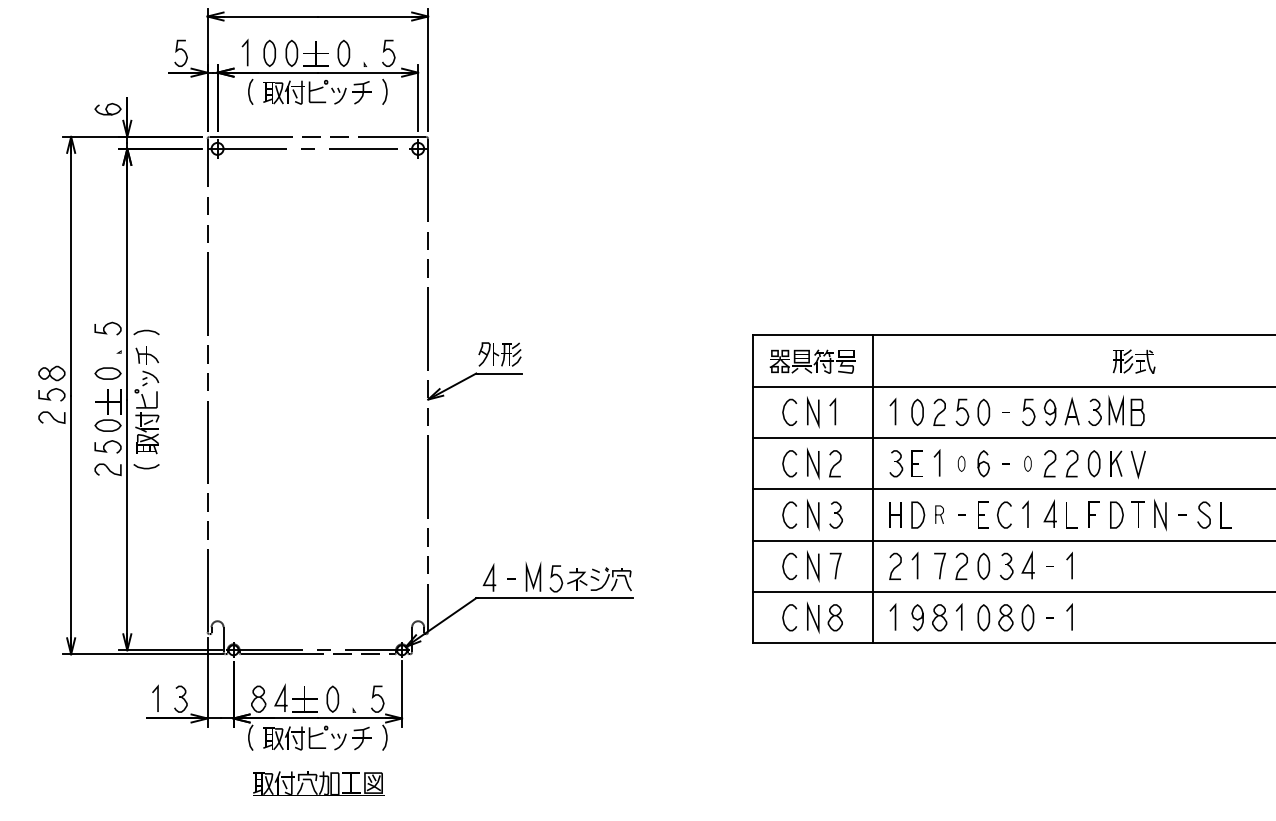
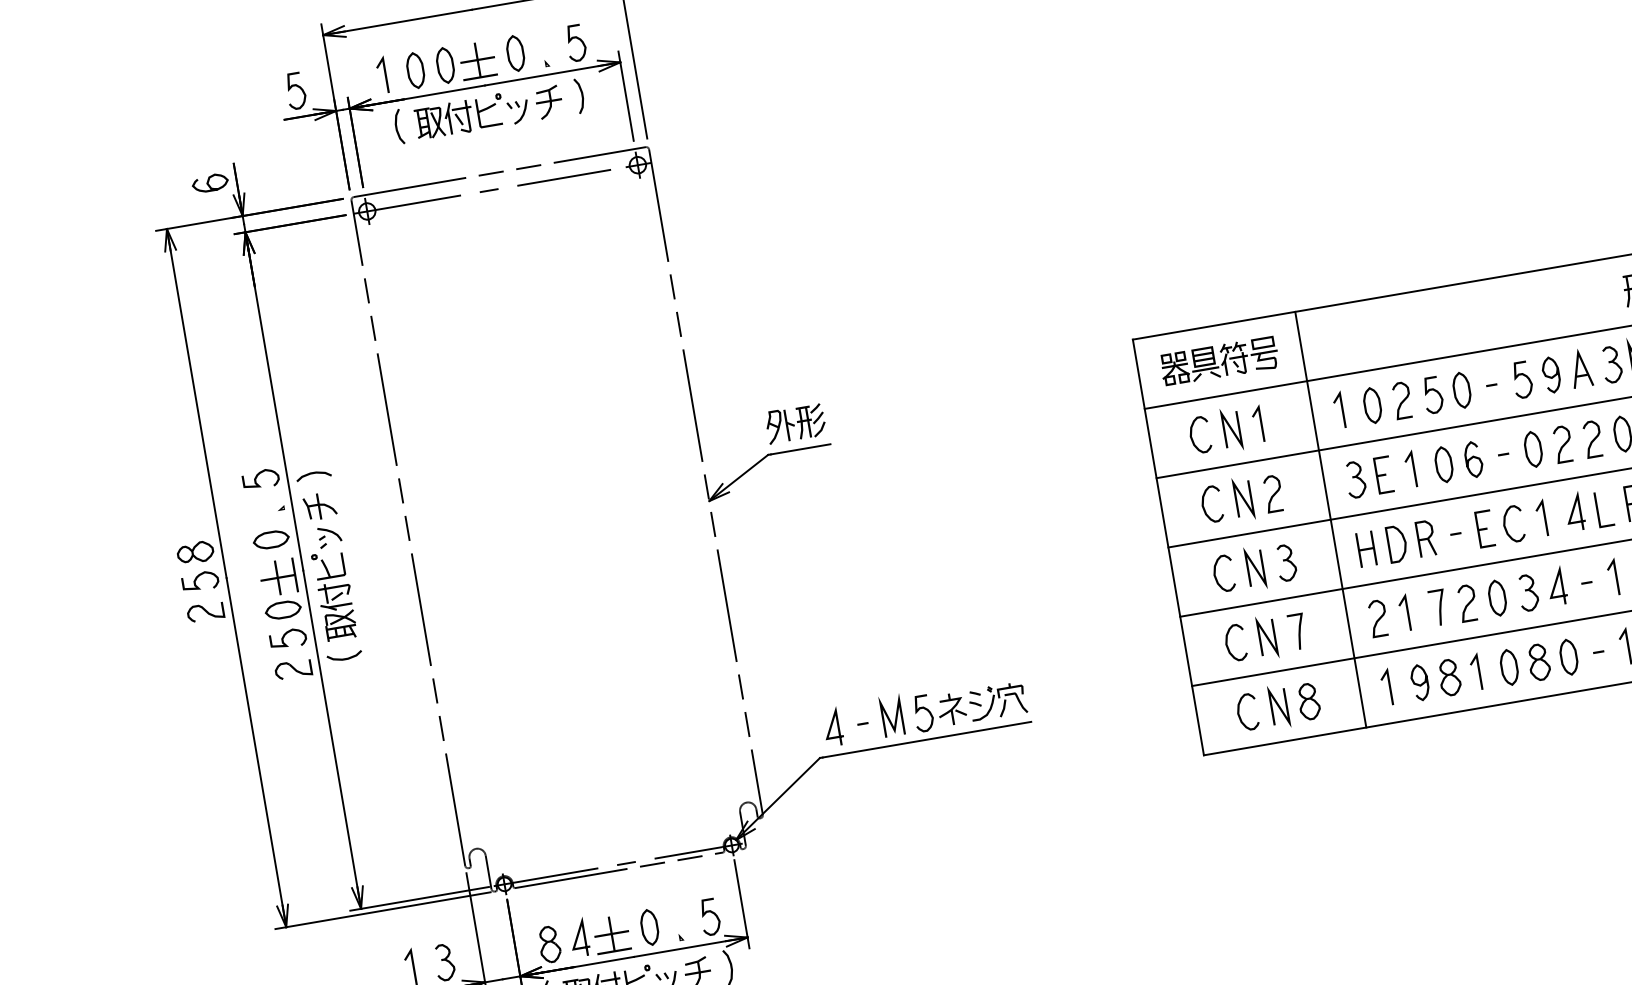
part: (961, 463) -> (1443, 464), size x1.67
part: (1027, 463) -> (1532, 449), size x1.67
part: (939, 514) -> (1425, 538), size x1.43

